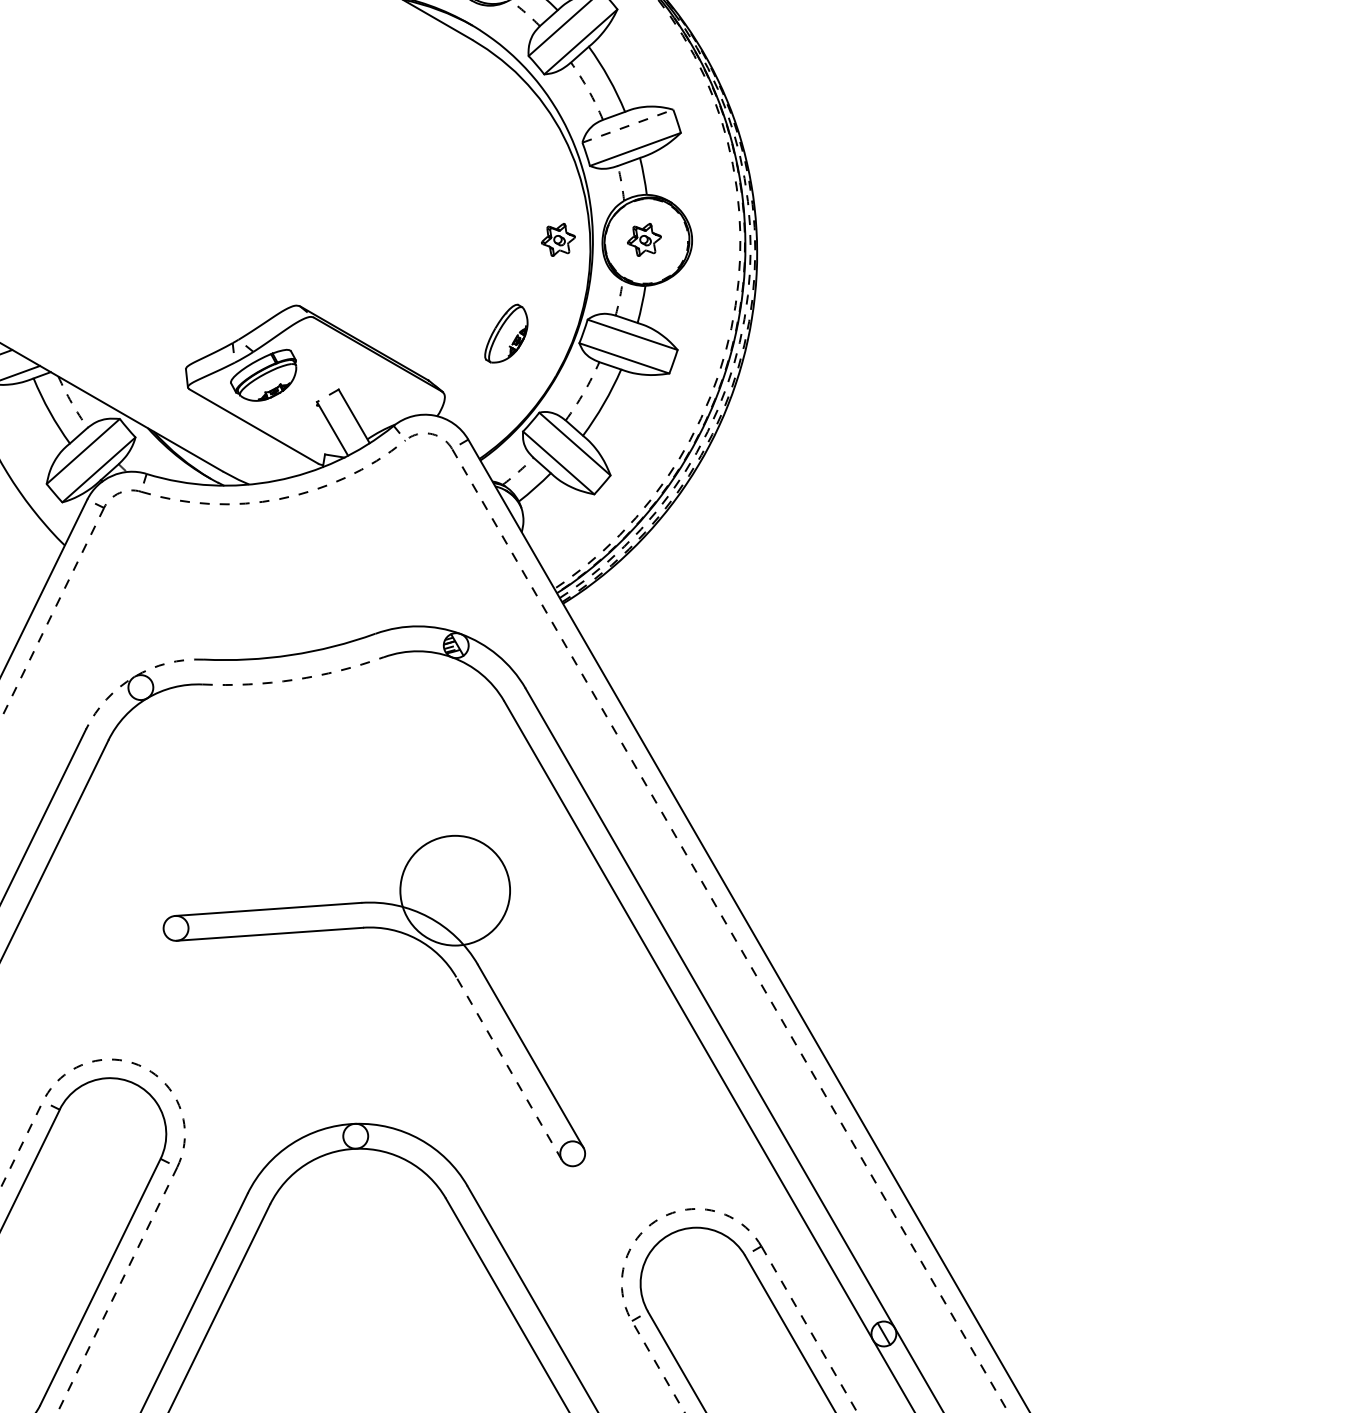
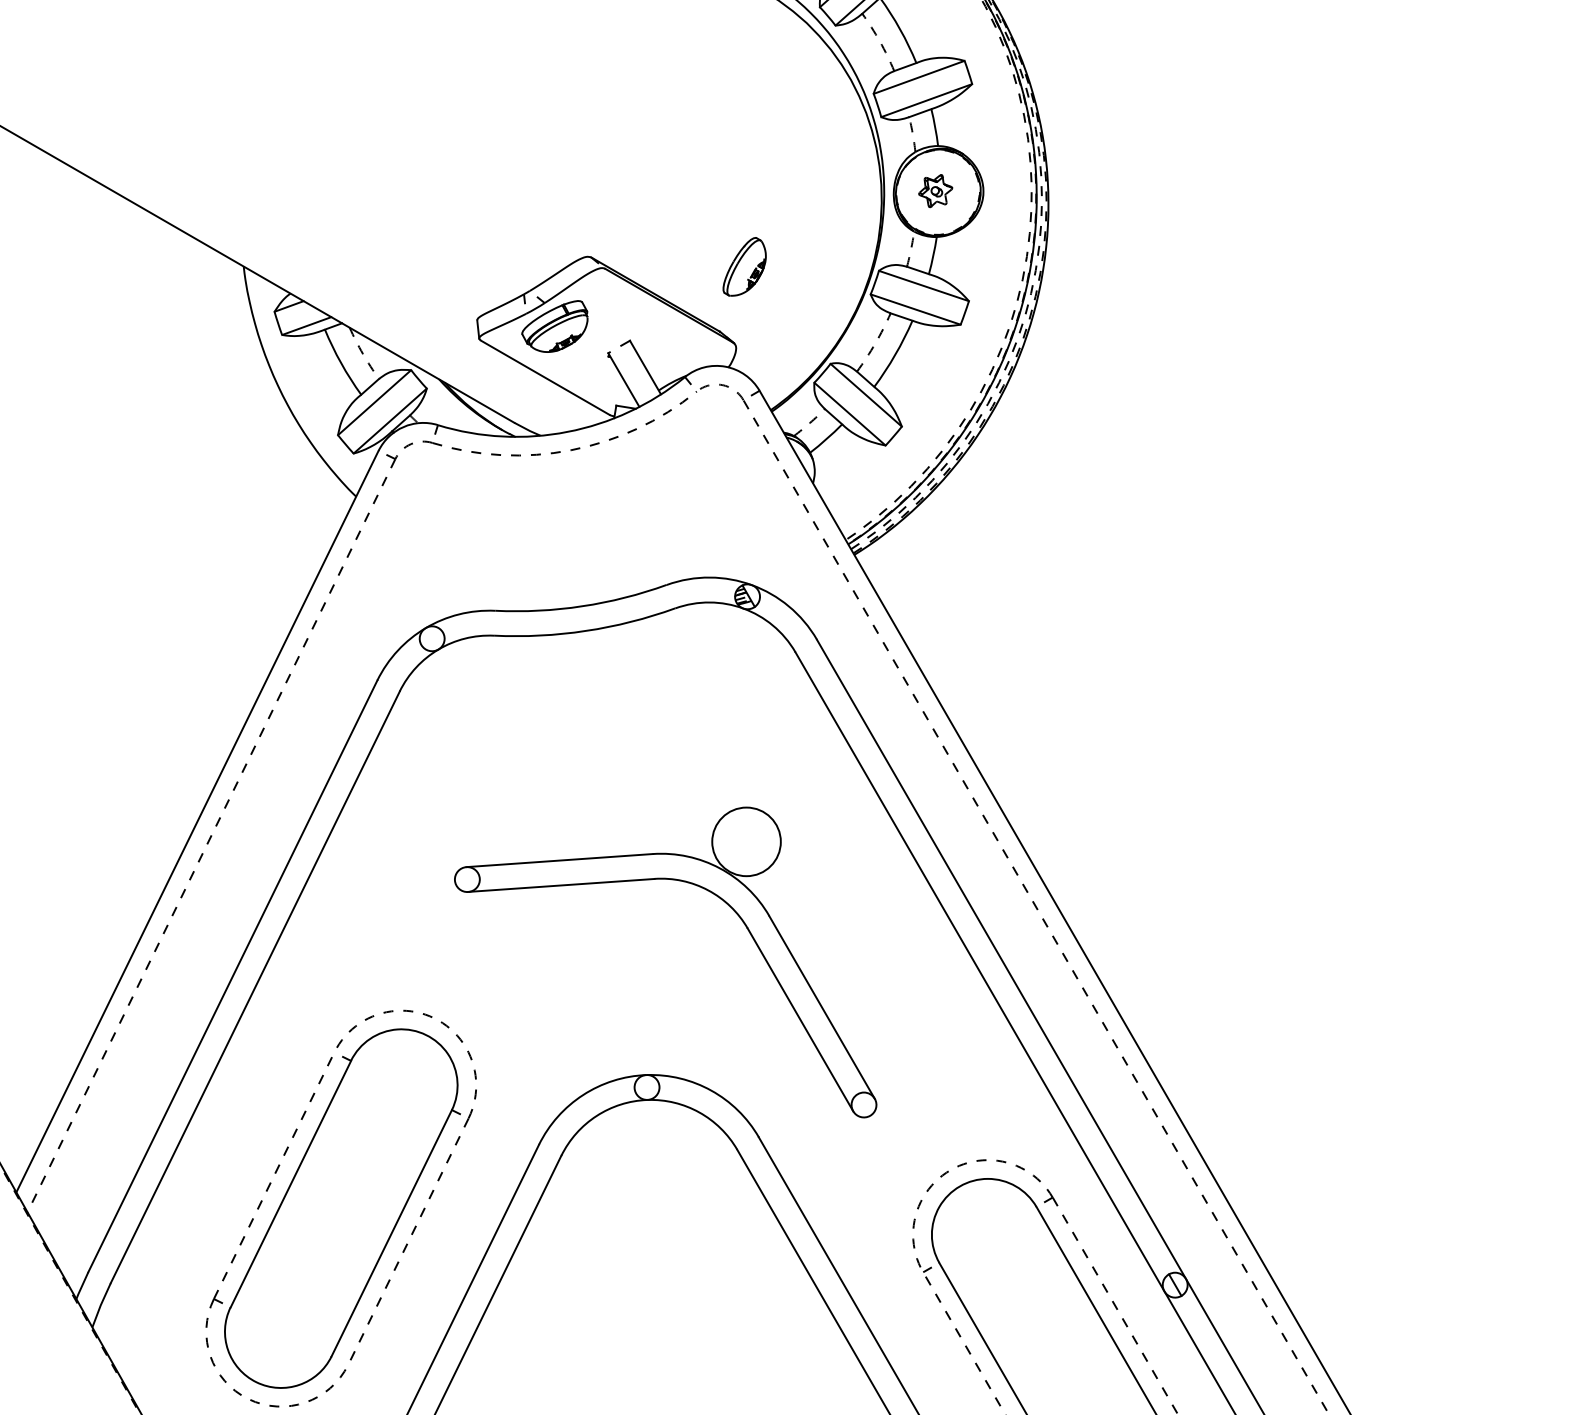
line: (628, 126) -> (919, 77), dashed -> solid
part: (558, 240) -> (849, 191), removed
part: (506, 333) -> (744, 266), moved
arc: (134, 677) -> (425, 628), dashed -> solid
arc: (294, 679) -> (585, 630), dashed -> solid
circle: (455, 890) -> (746, 841), size x0.62
line: (509, 1068) -> (800, 1019), dashed -> solid

